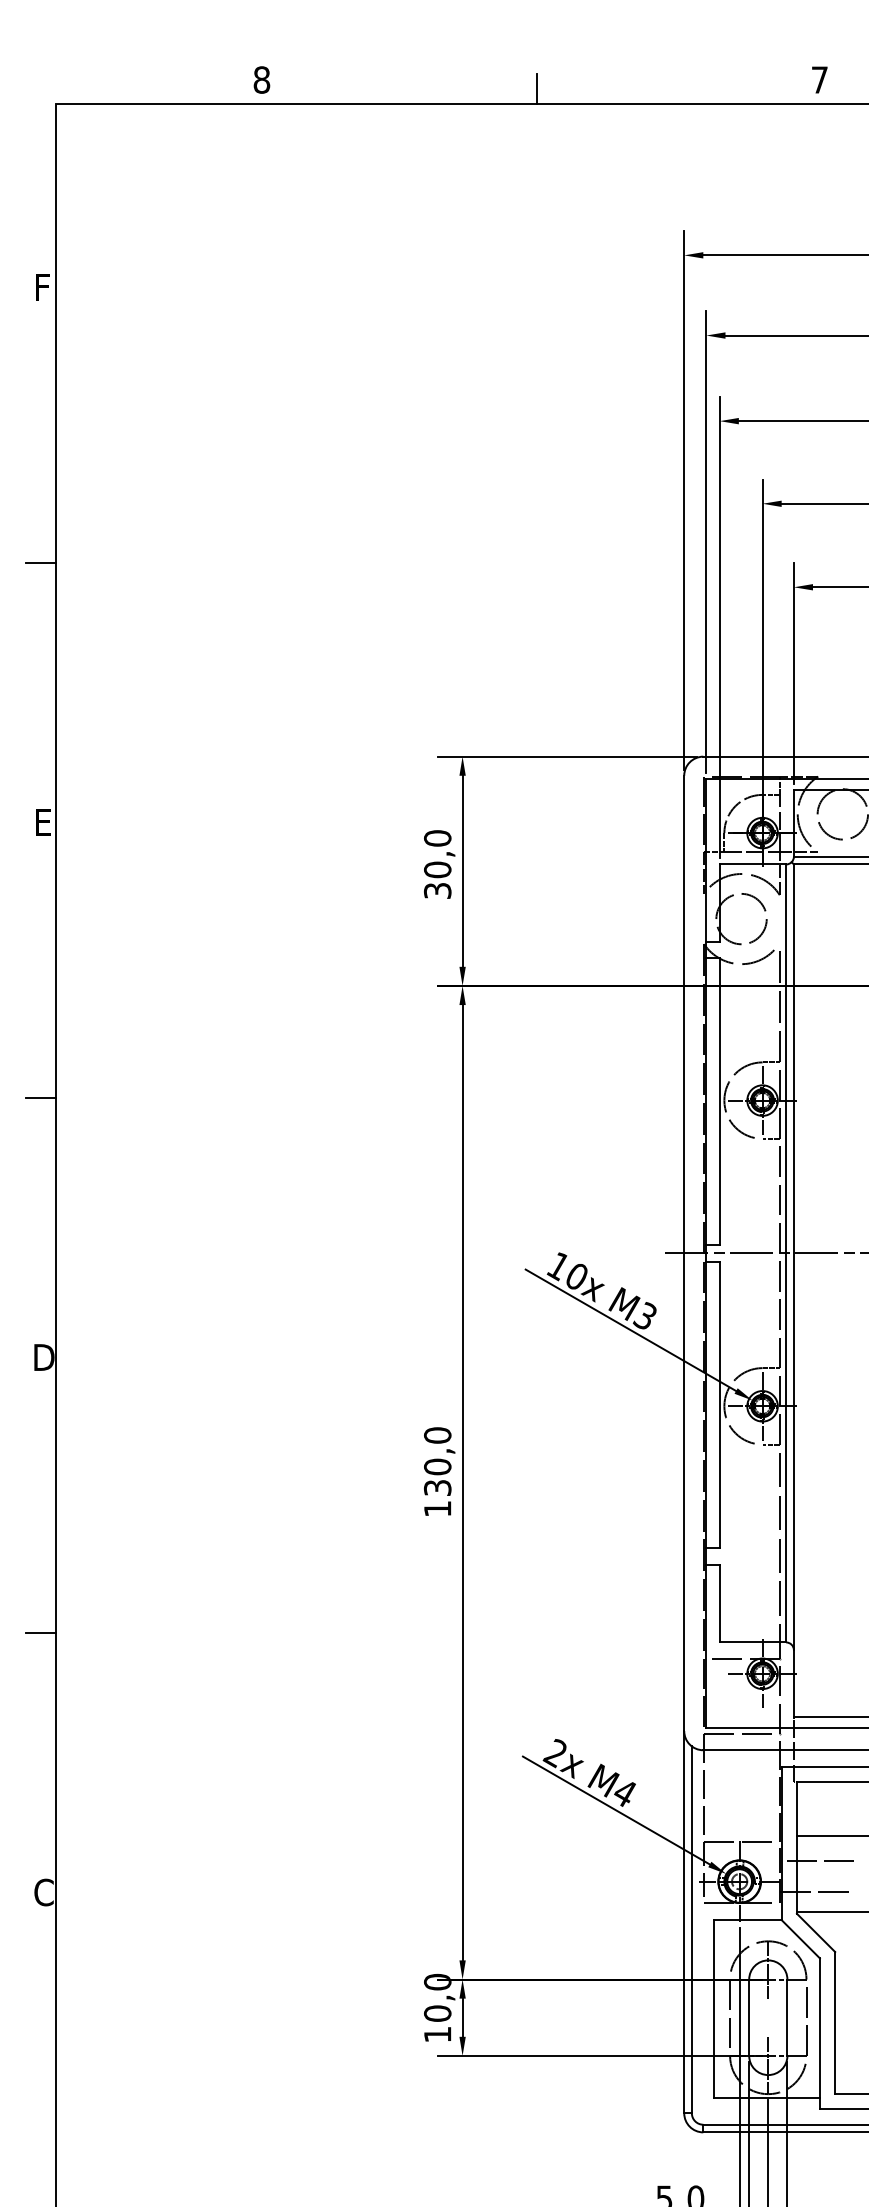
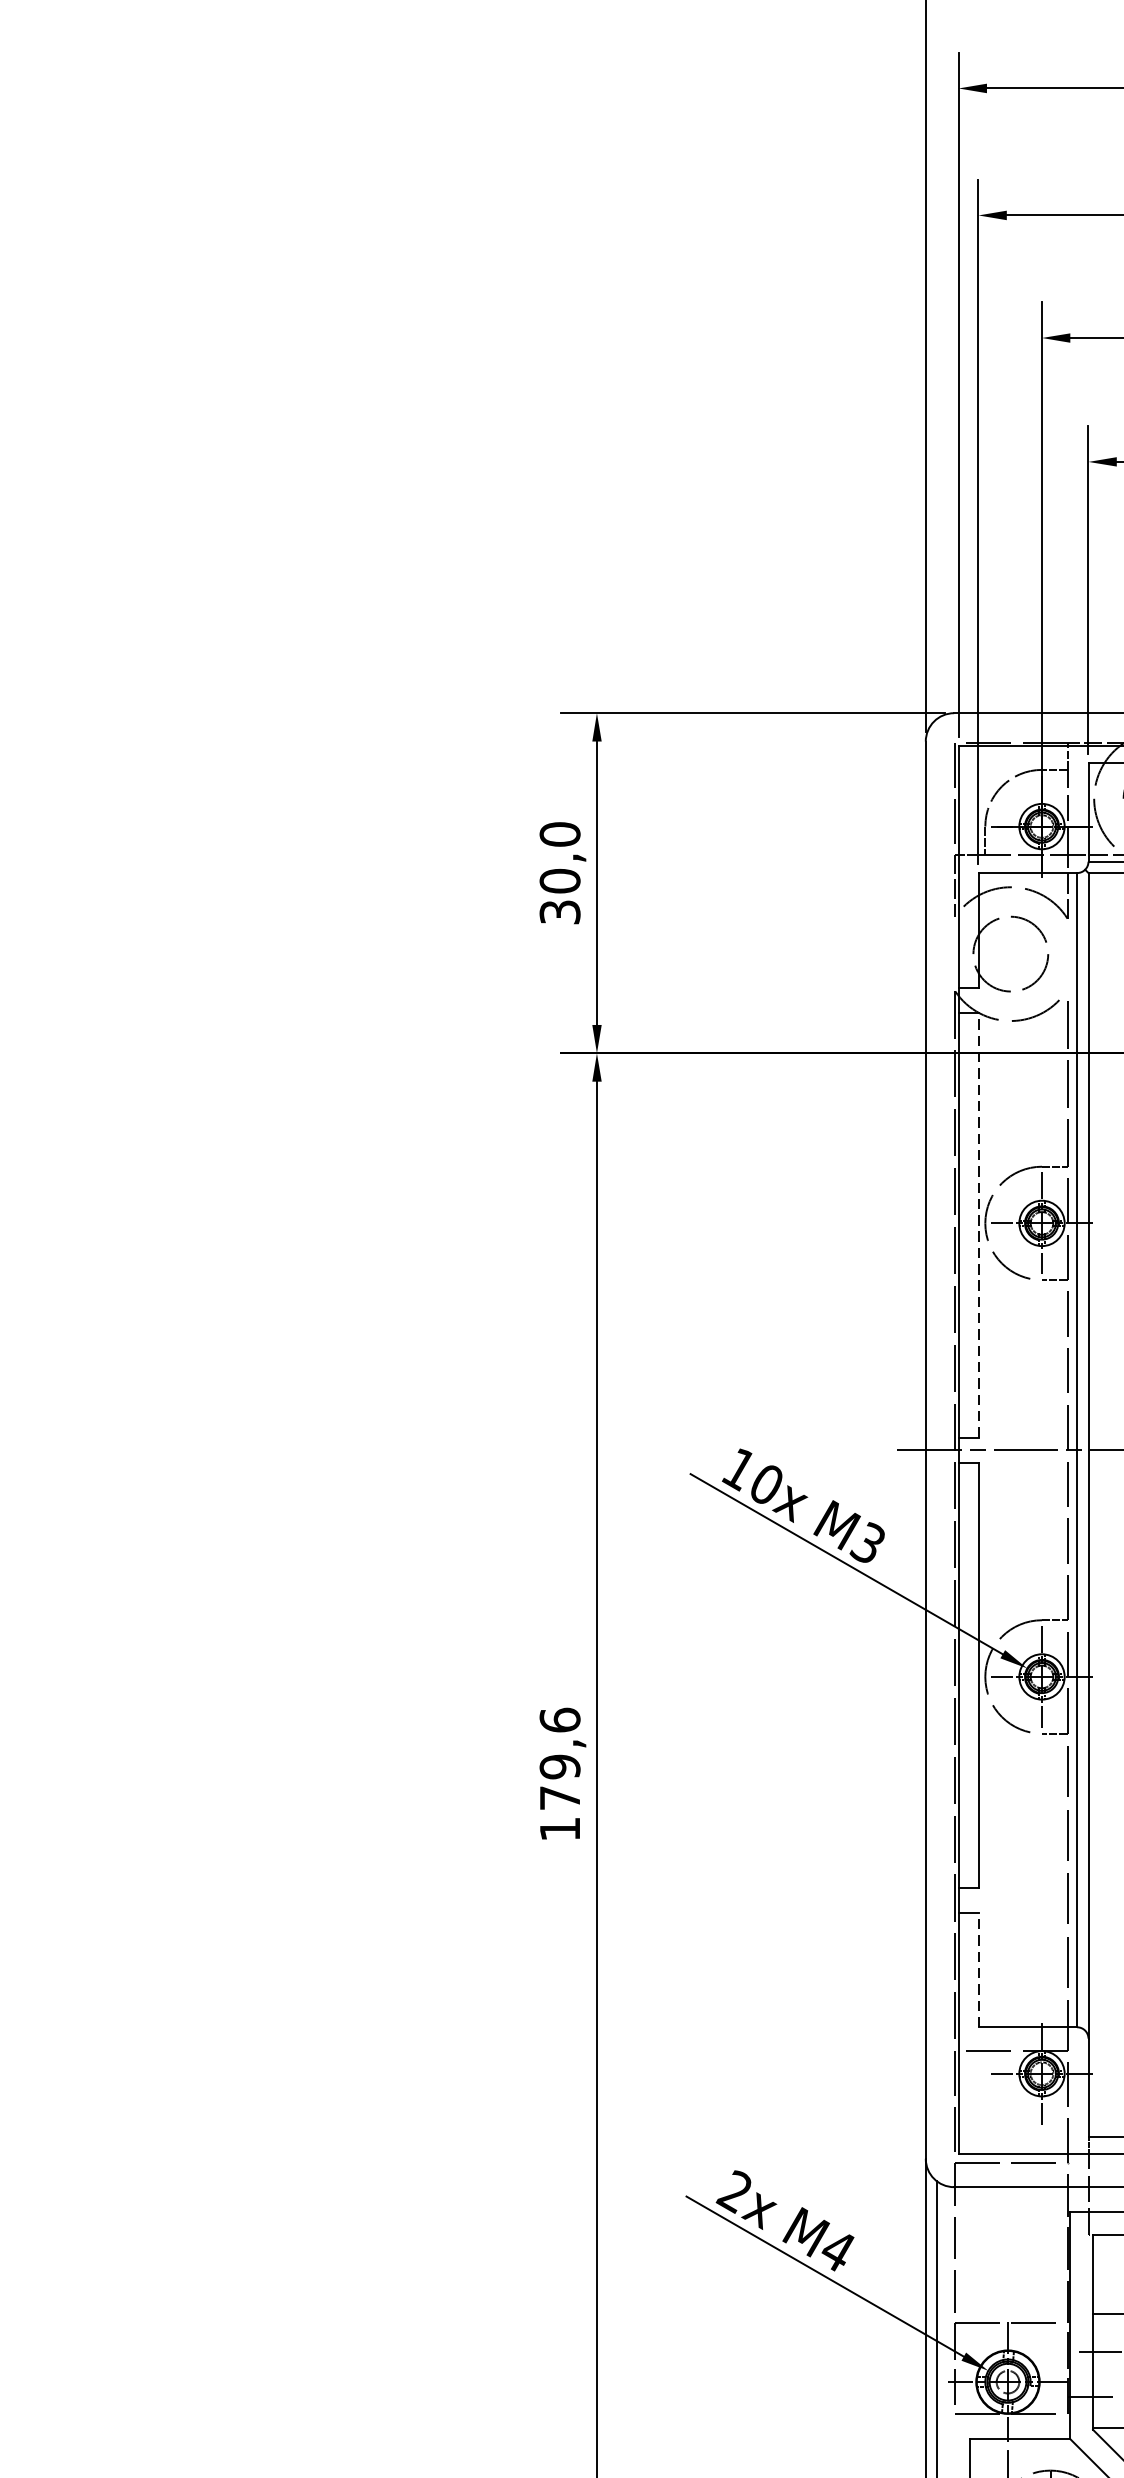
line: (719, 1101) -> (978, 1224), solid -> dashed
text: (437, 1461) -> (559, 1758), 130,0 -> 179,6
line: (719, 1603) -> (978, 1969), solid -> dashed

